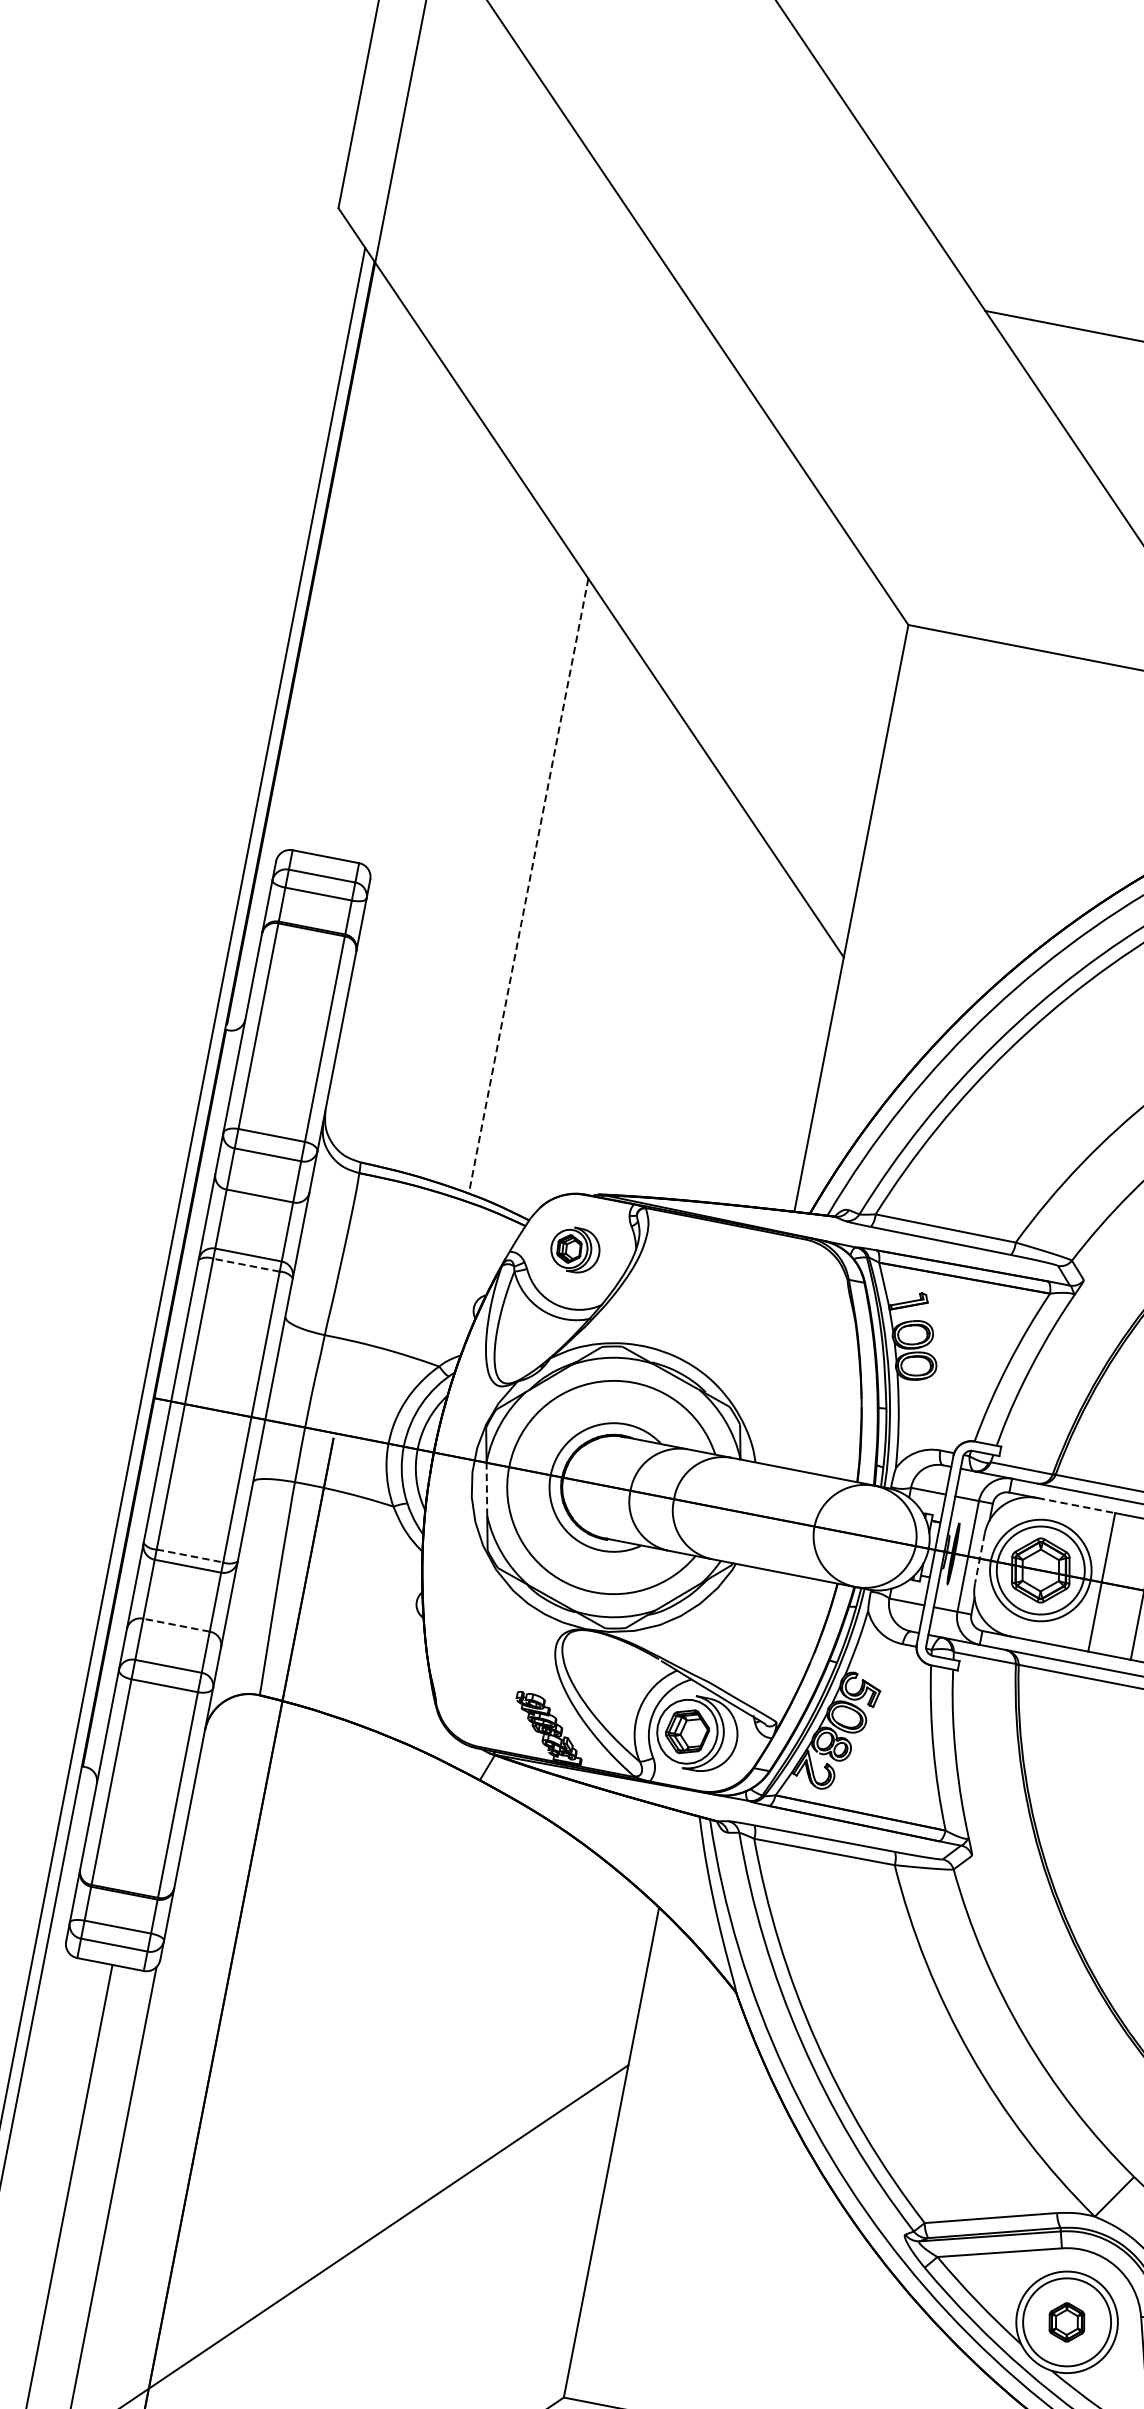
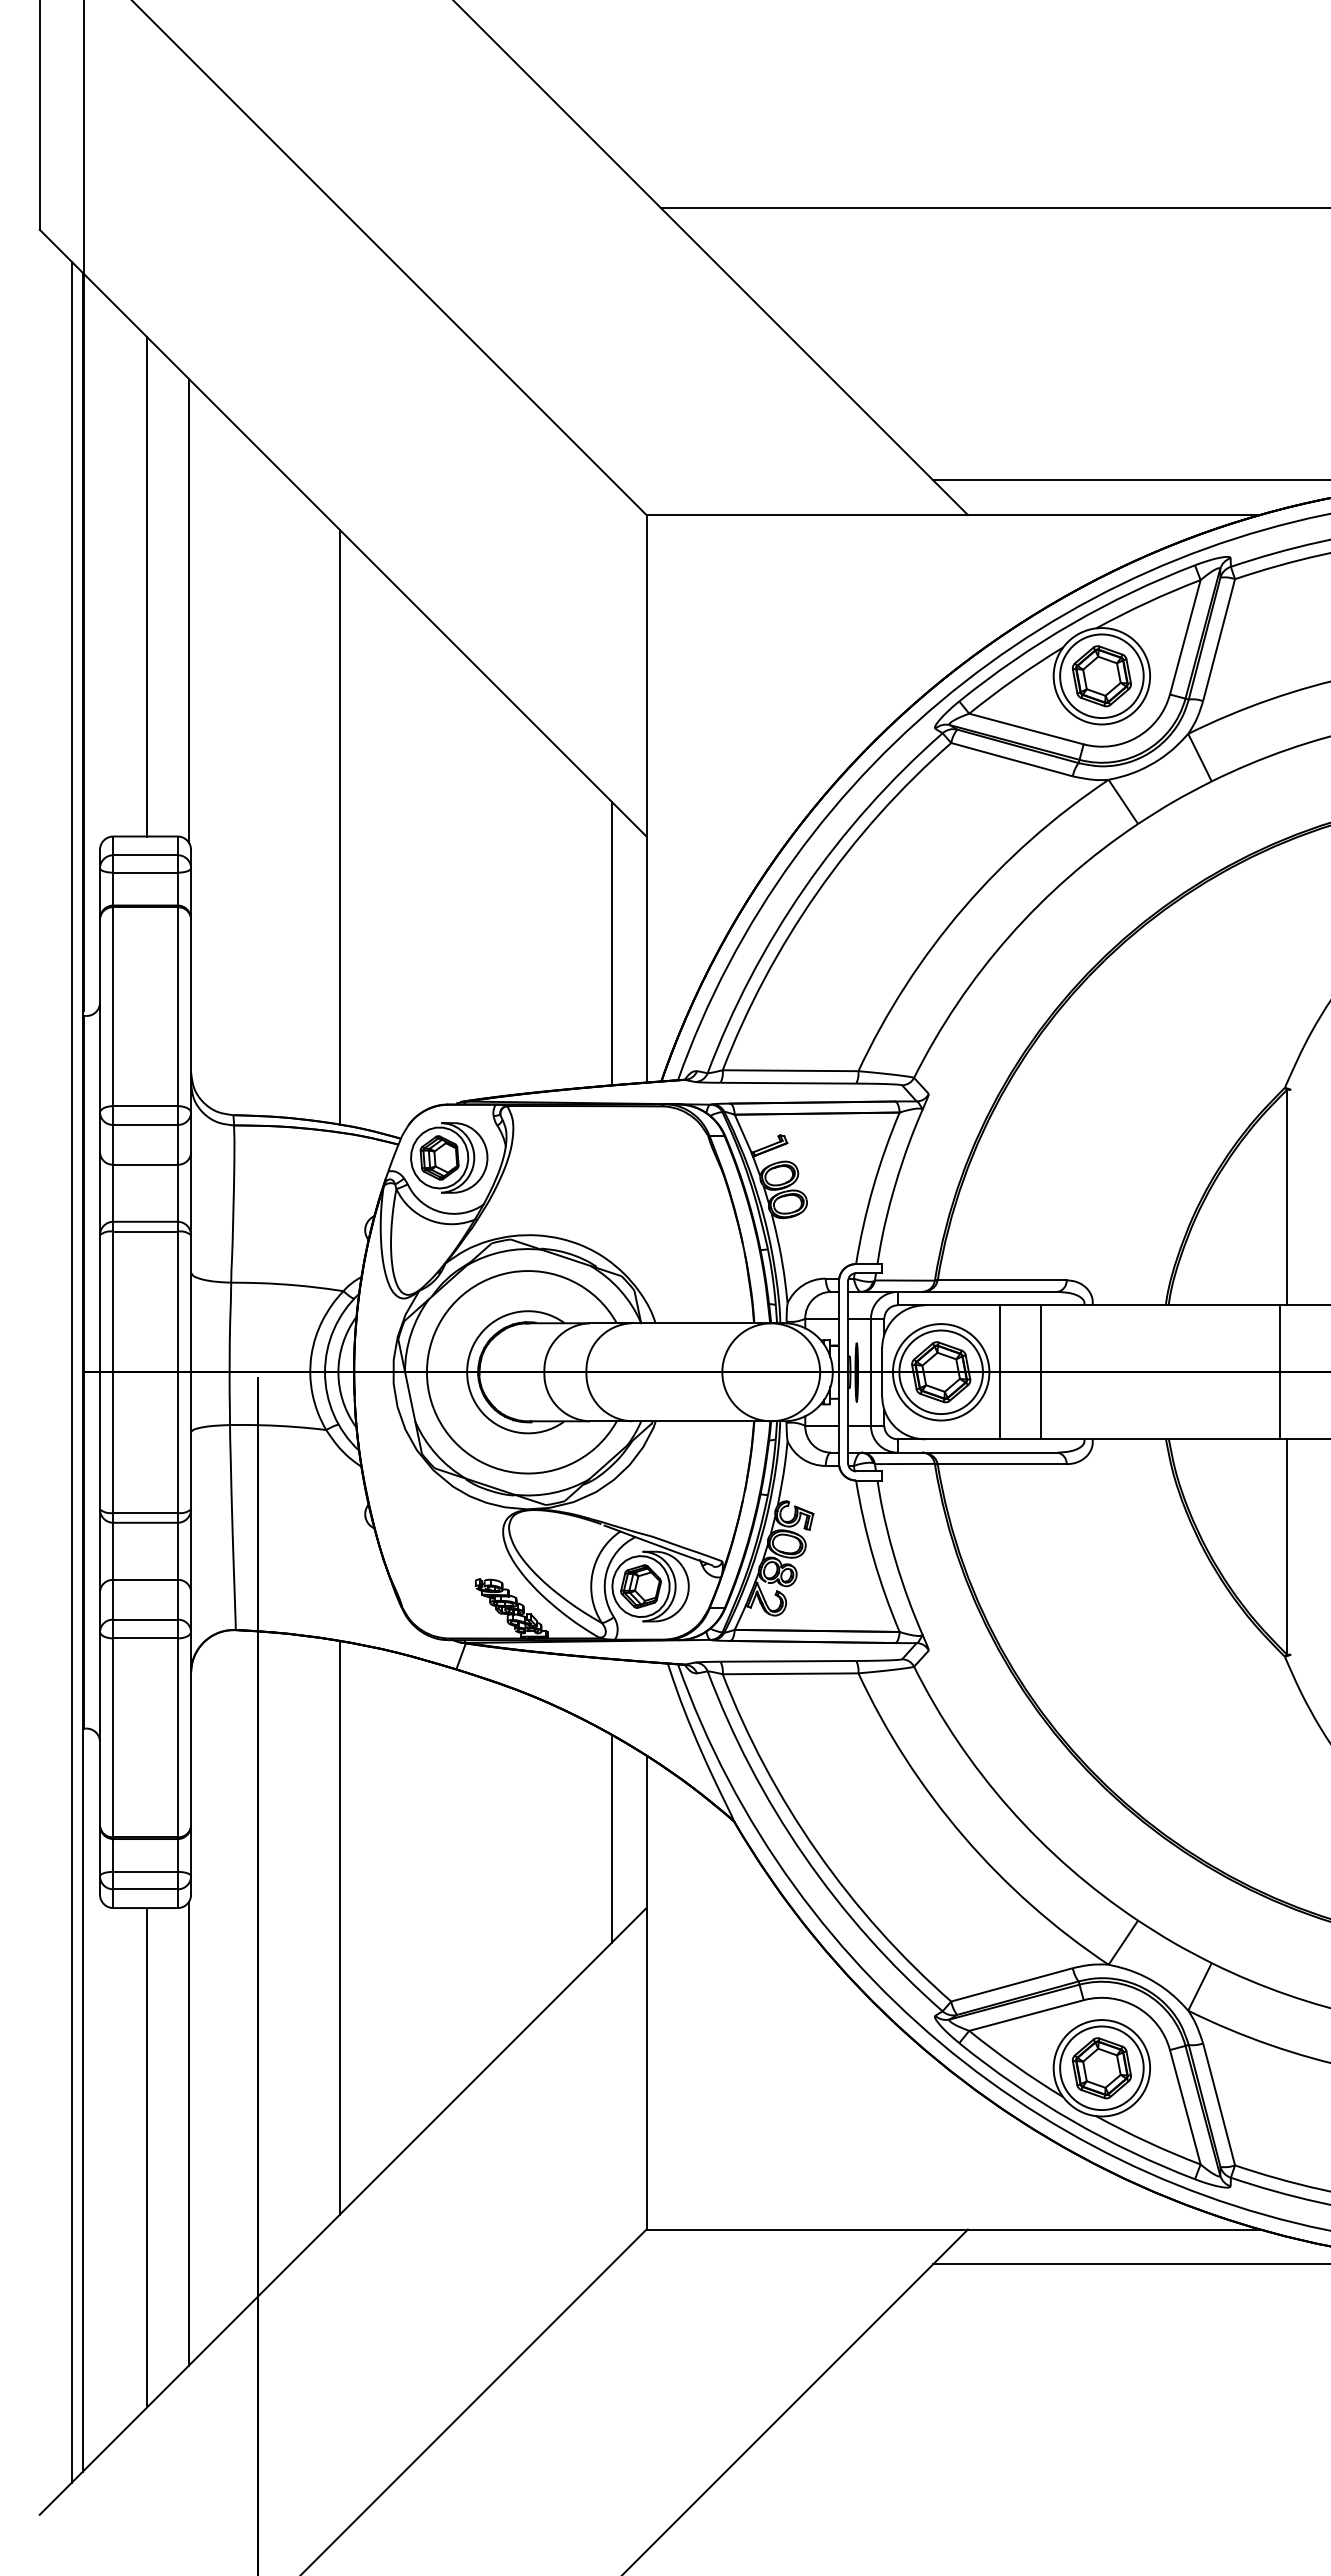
line: (378, 598) -> (147, 586), added
line: (415, 631) -> (188, 610), added
line: (528, 886) -> (339, 827), dashed -> solid
line: (786, 1060) -> (611, 943), added
part: (575, 1249) -> (449, 1157), size x1.67
line: (246, 1265) -> (145, 1231), dashed -> solid
line: (487, 1488) -> (410, 1396), dashed -> solid
line: (1076, 1505) -> (962, 1305), dashed -> solid
line: (191, 1555) -> (146, 1512), dashed -> solid
line: (980, 1558) -> (882, 1372), dashed -> solid
line: (176, 1624) -> (145, 1579), dashed -> solid
line: (606, 1986) -> (611, 1838), added
line: (307, 2023) -> (339, 1927), added
part: (1066, 2322) -> (1101, 2068), size x1.67

